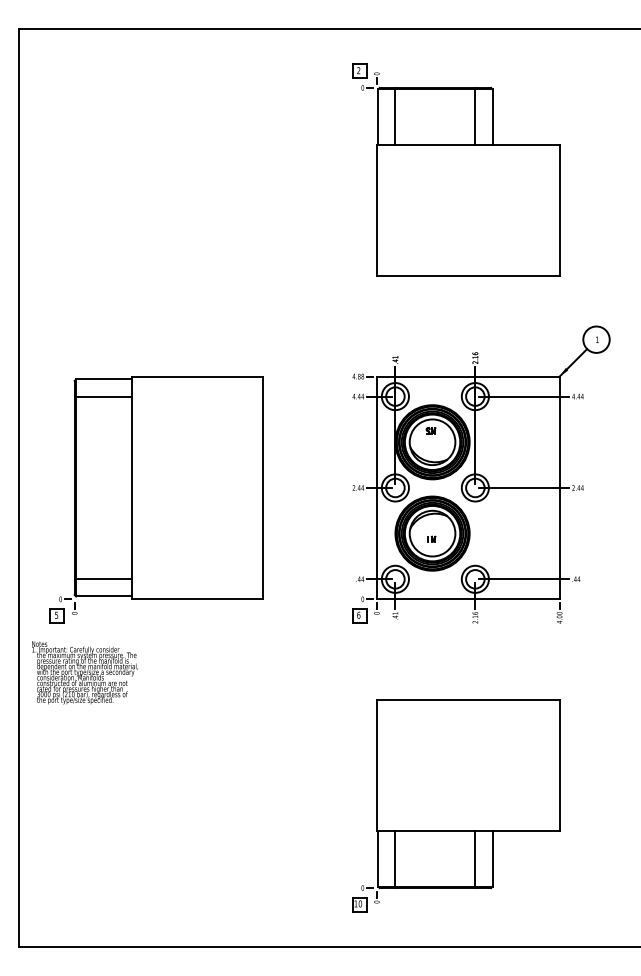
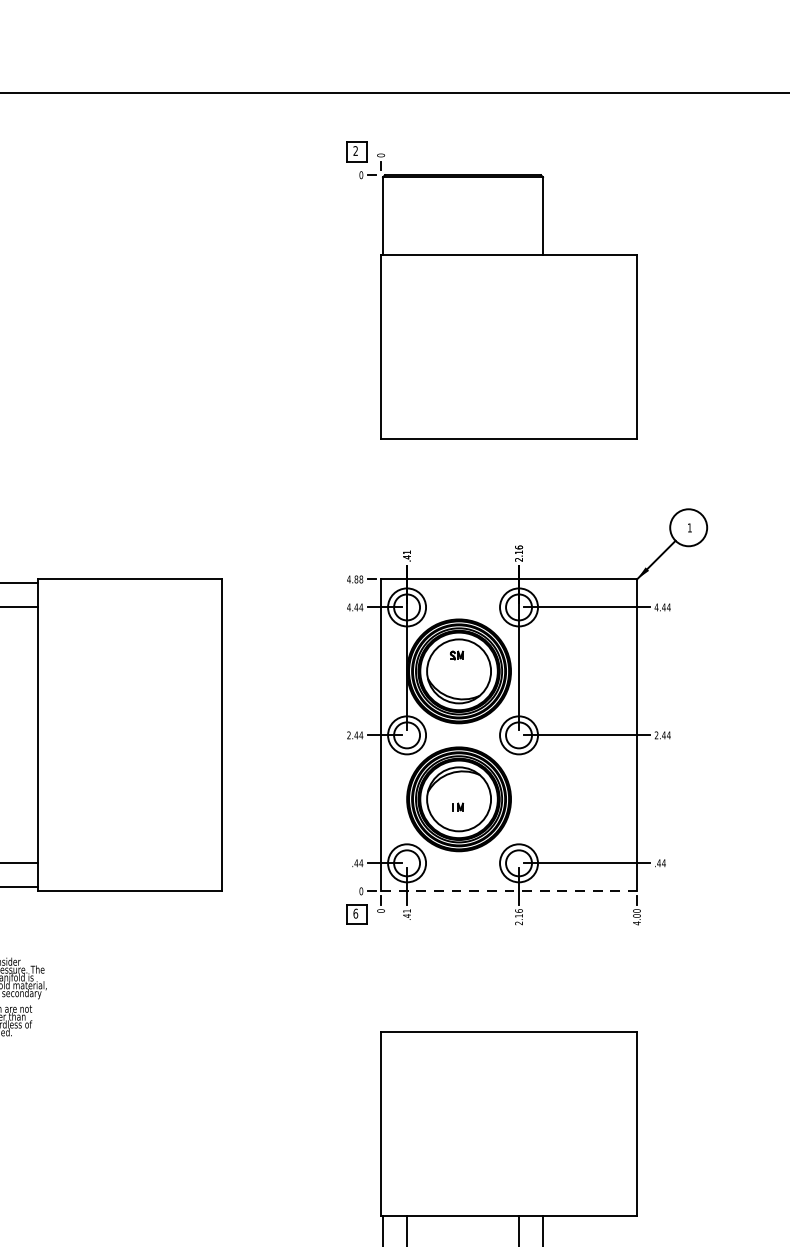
line: (395, 116) -> (407, 215), removed
line: (475, 116) -> (519, 215), removed
line: (468, 599) -> (509, 891), solid -> dashed

